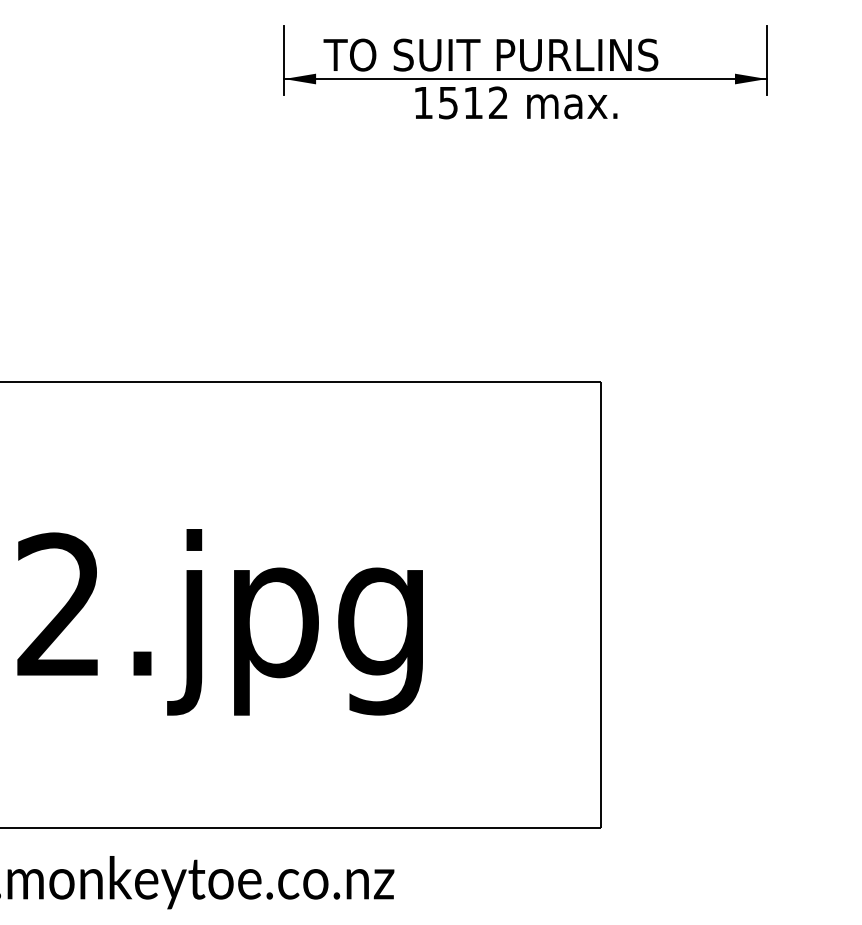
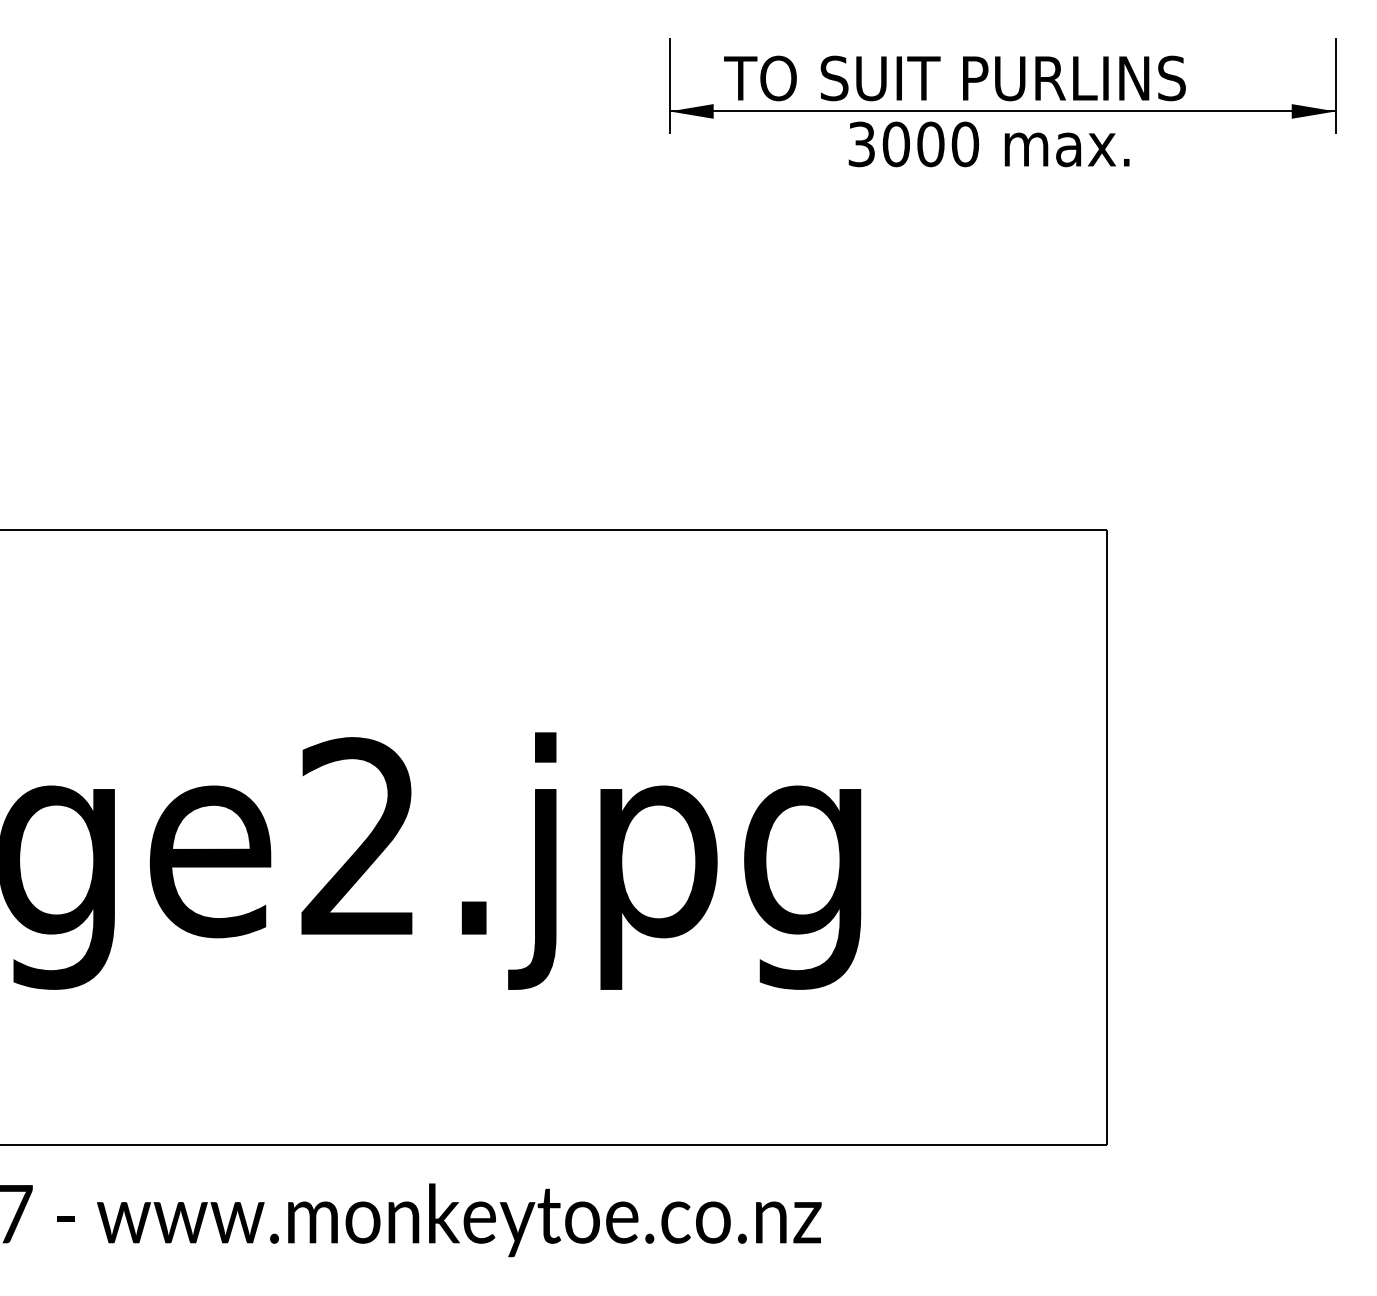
text: (460, 102) -> (913, 144), 1512 -> 3000

